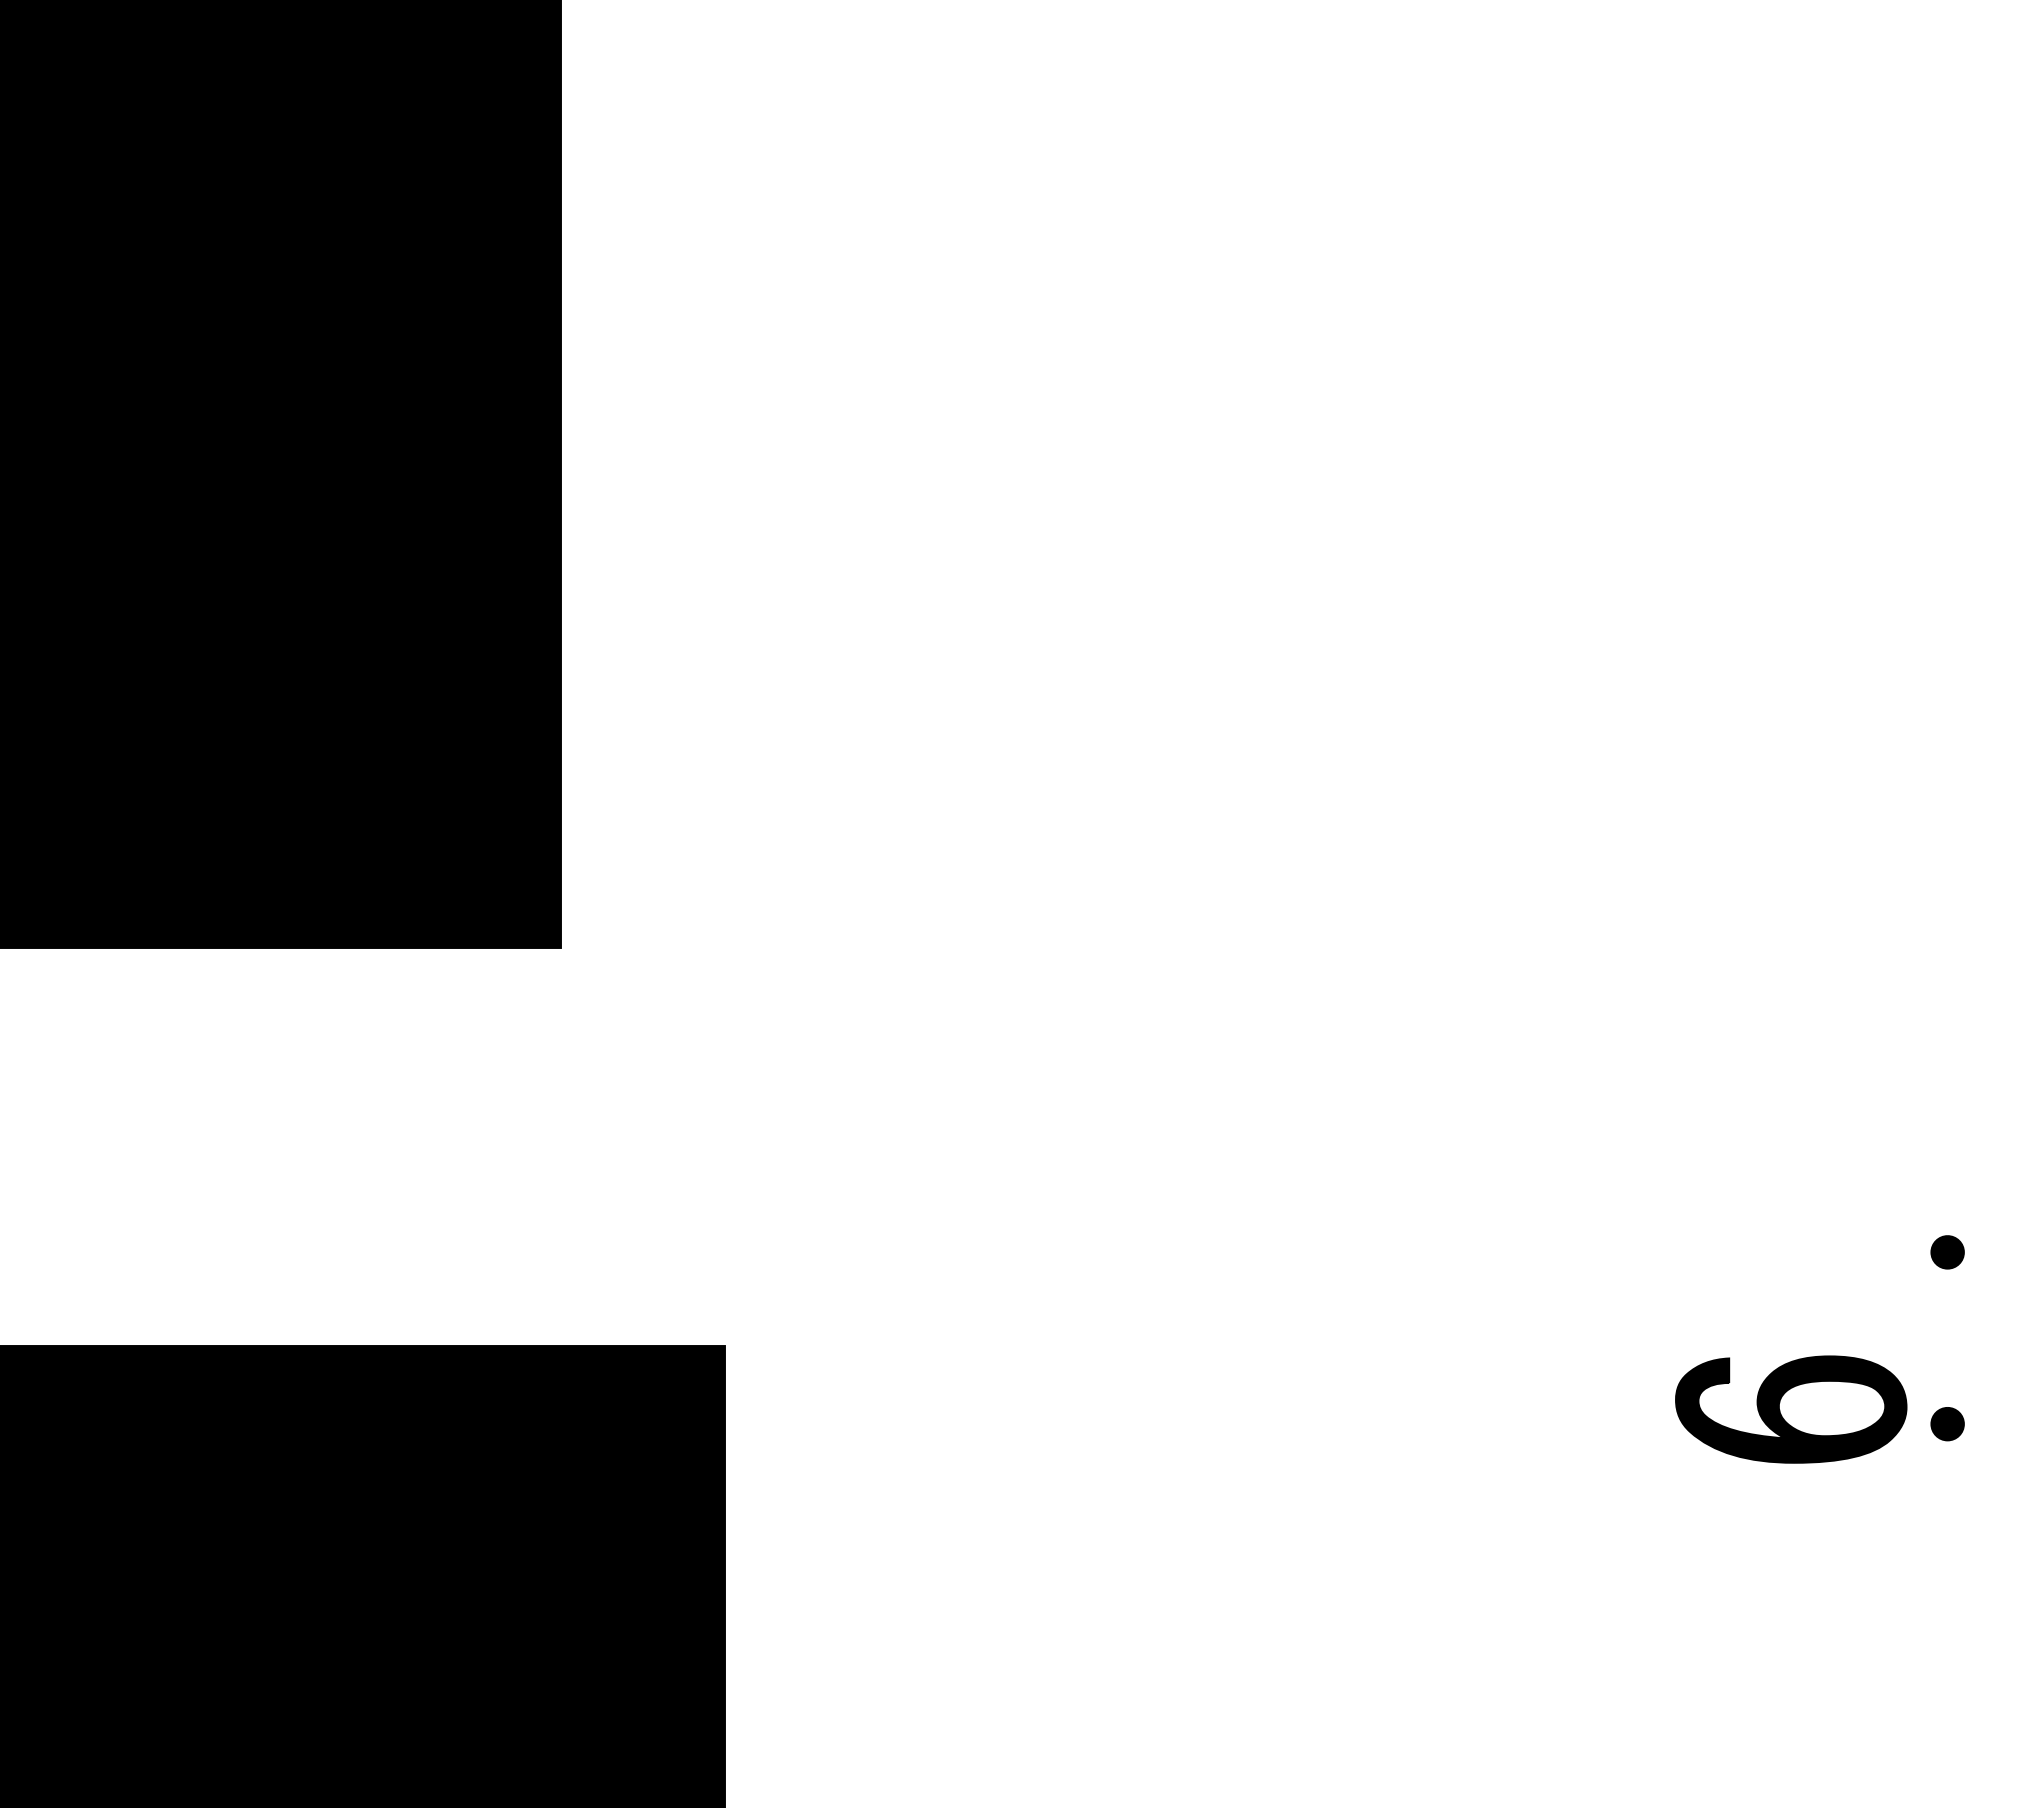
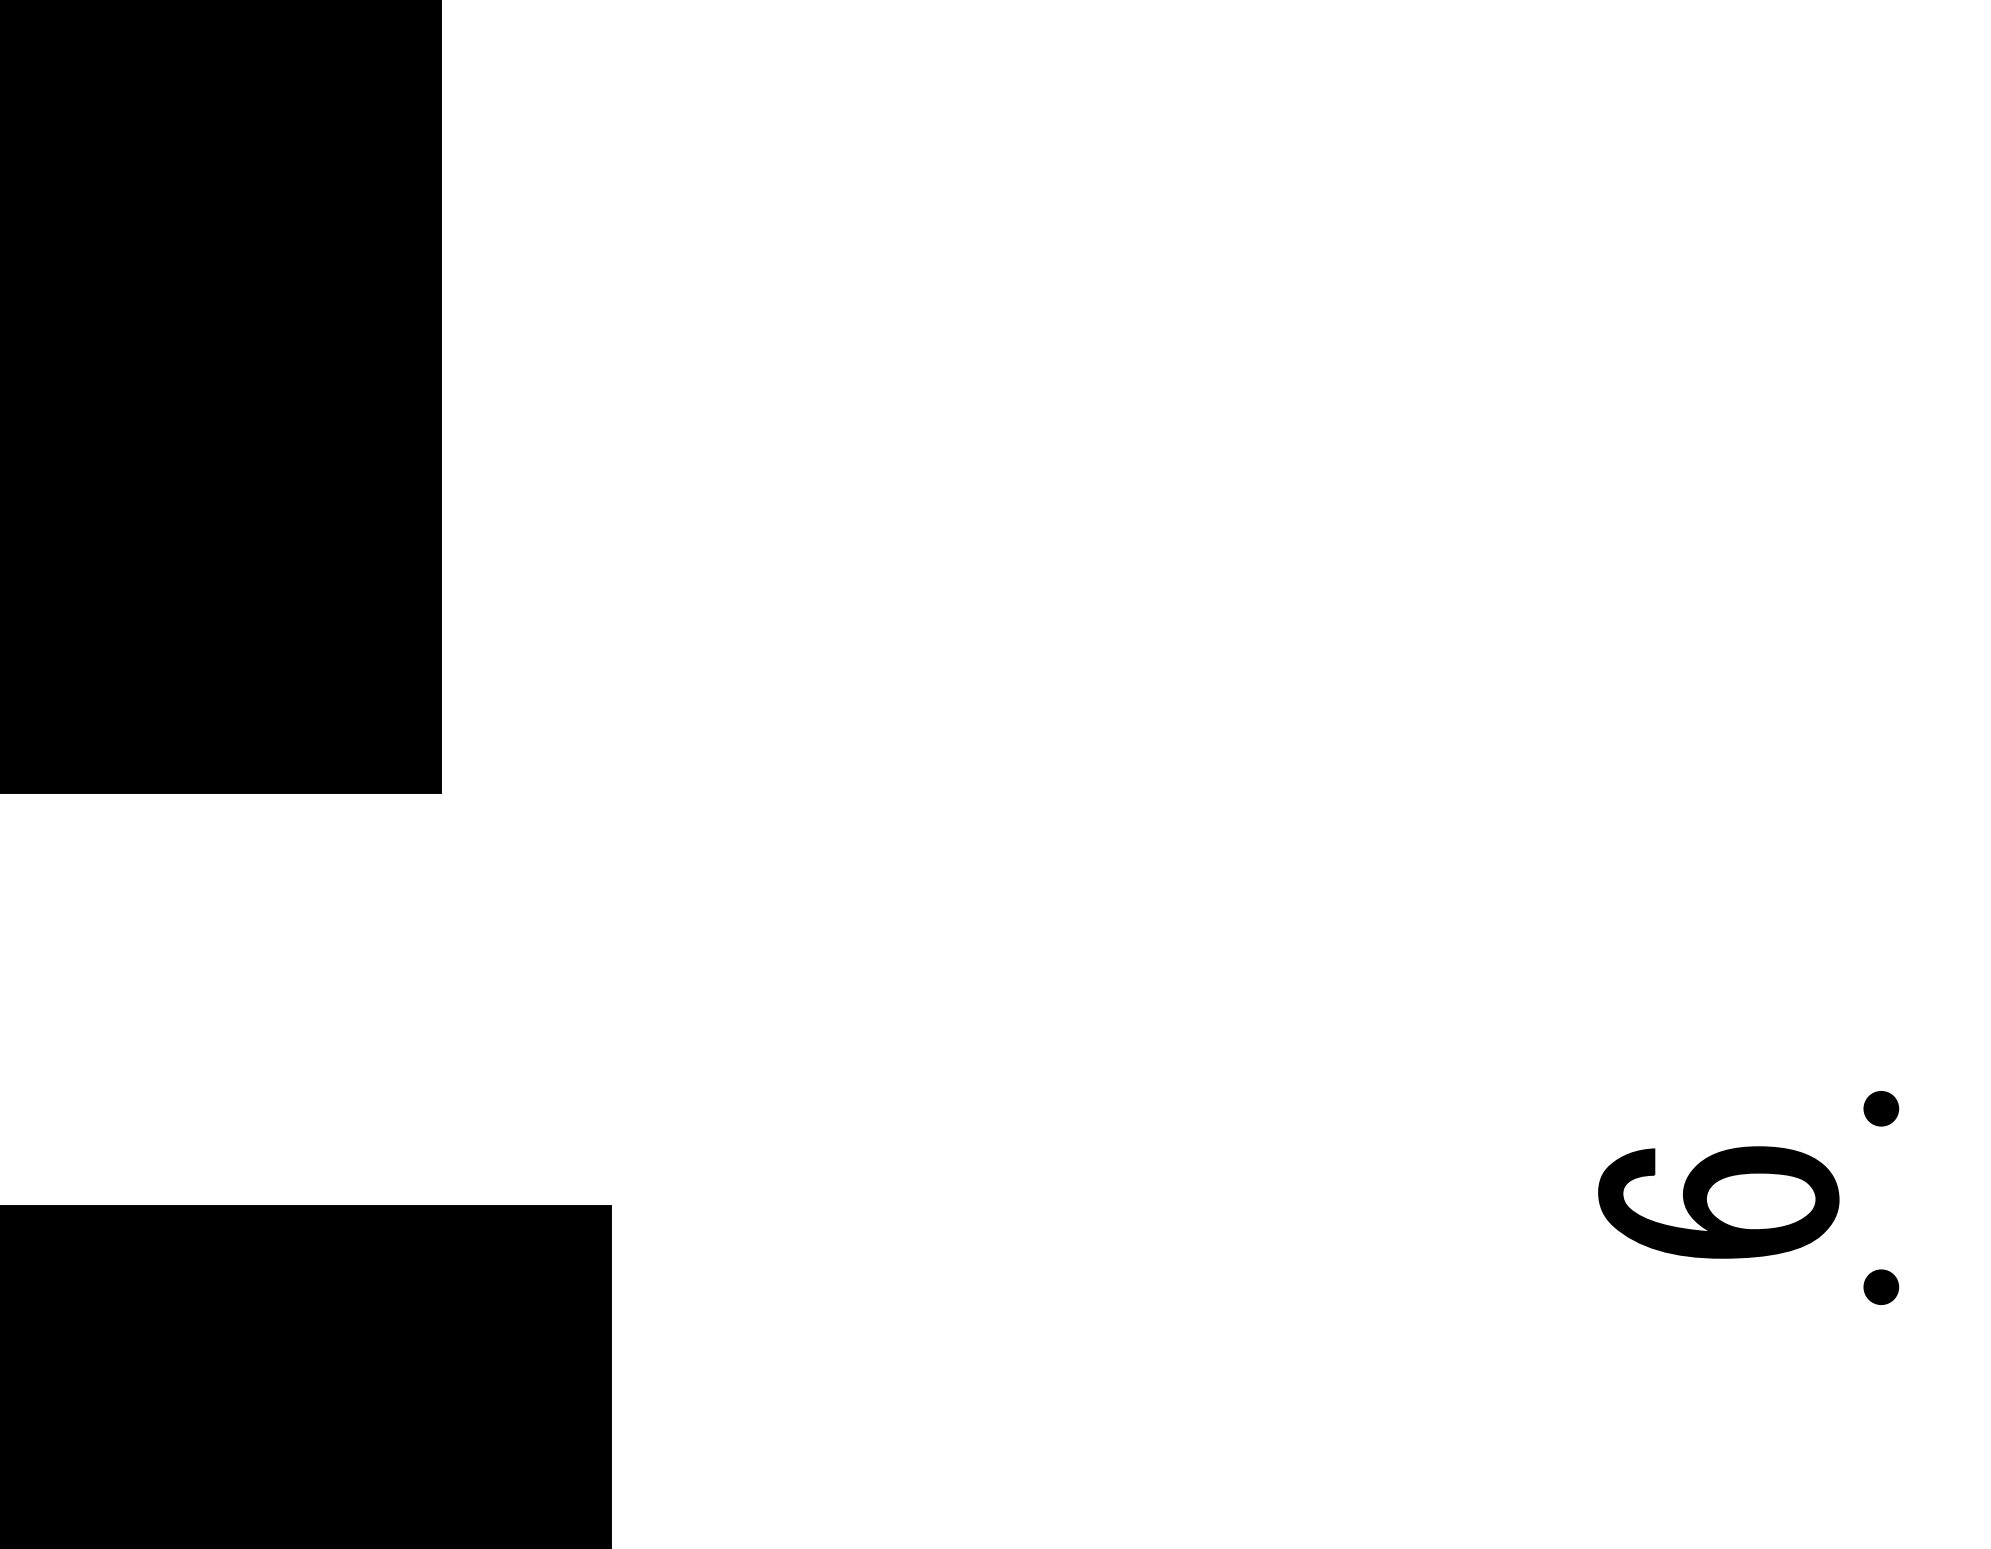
part: (1791, 1409) -> (1719, 1202), moved

